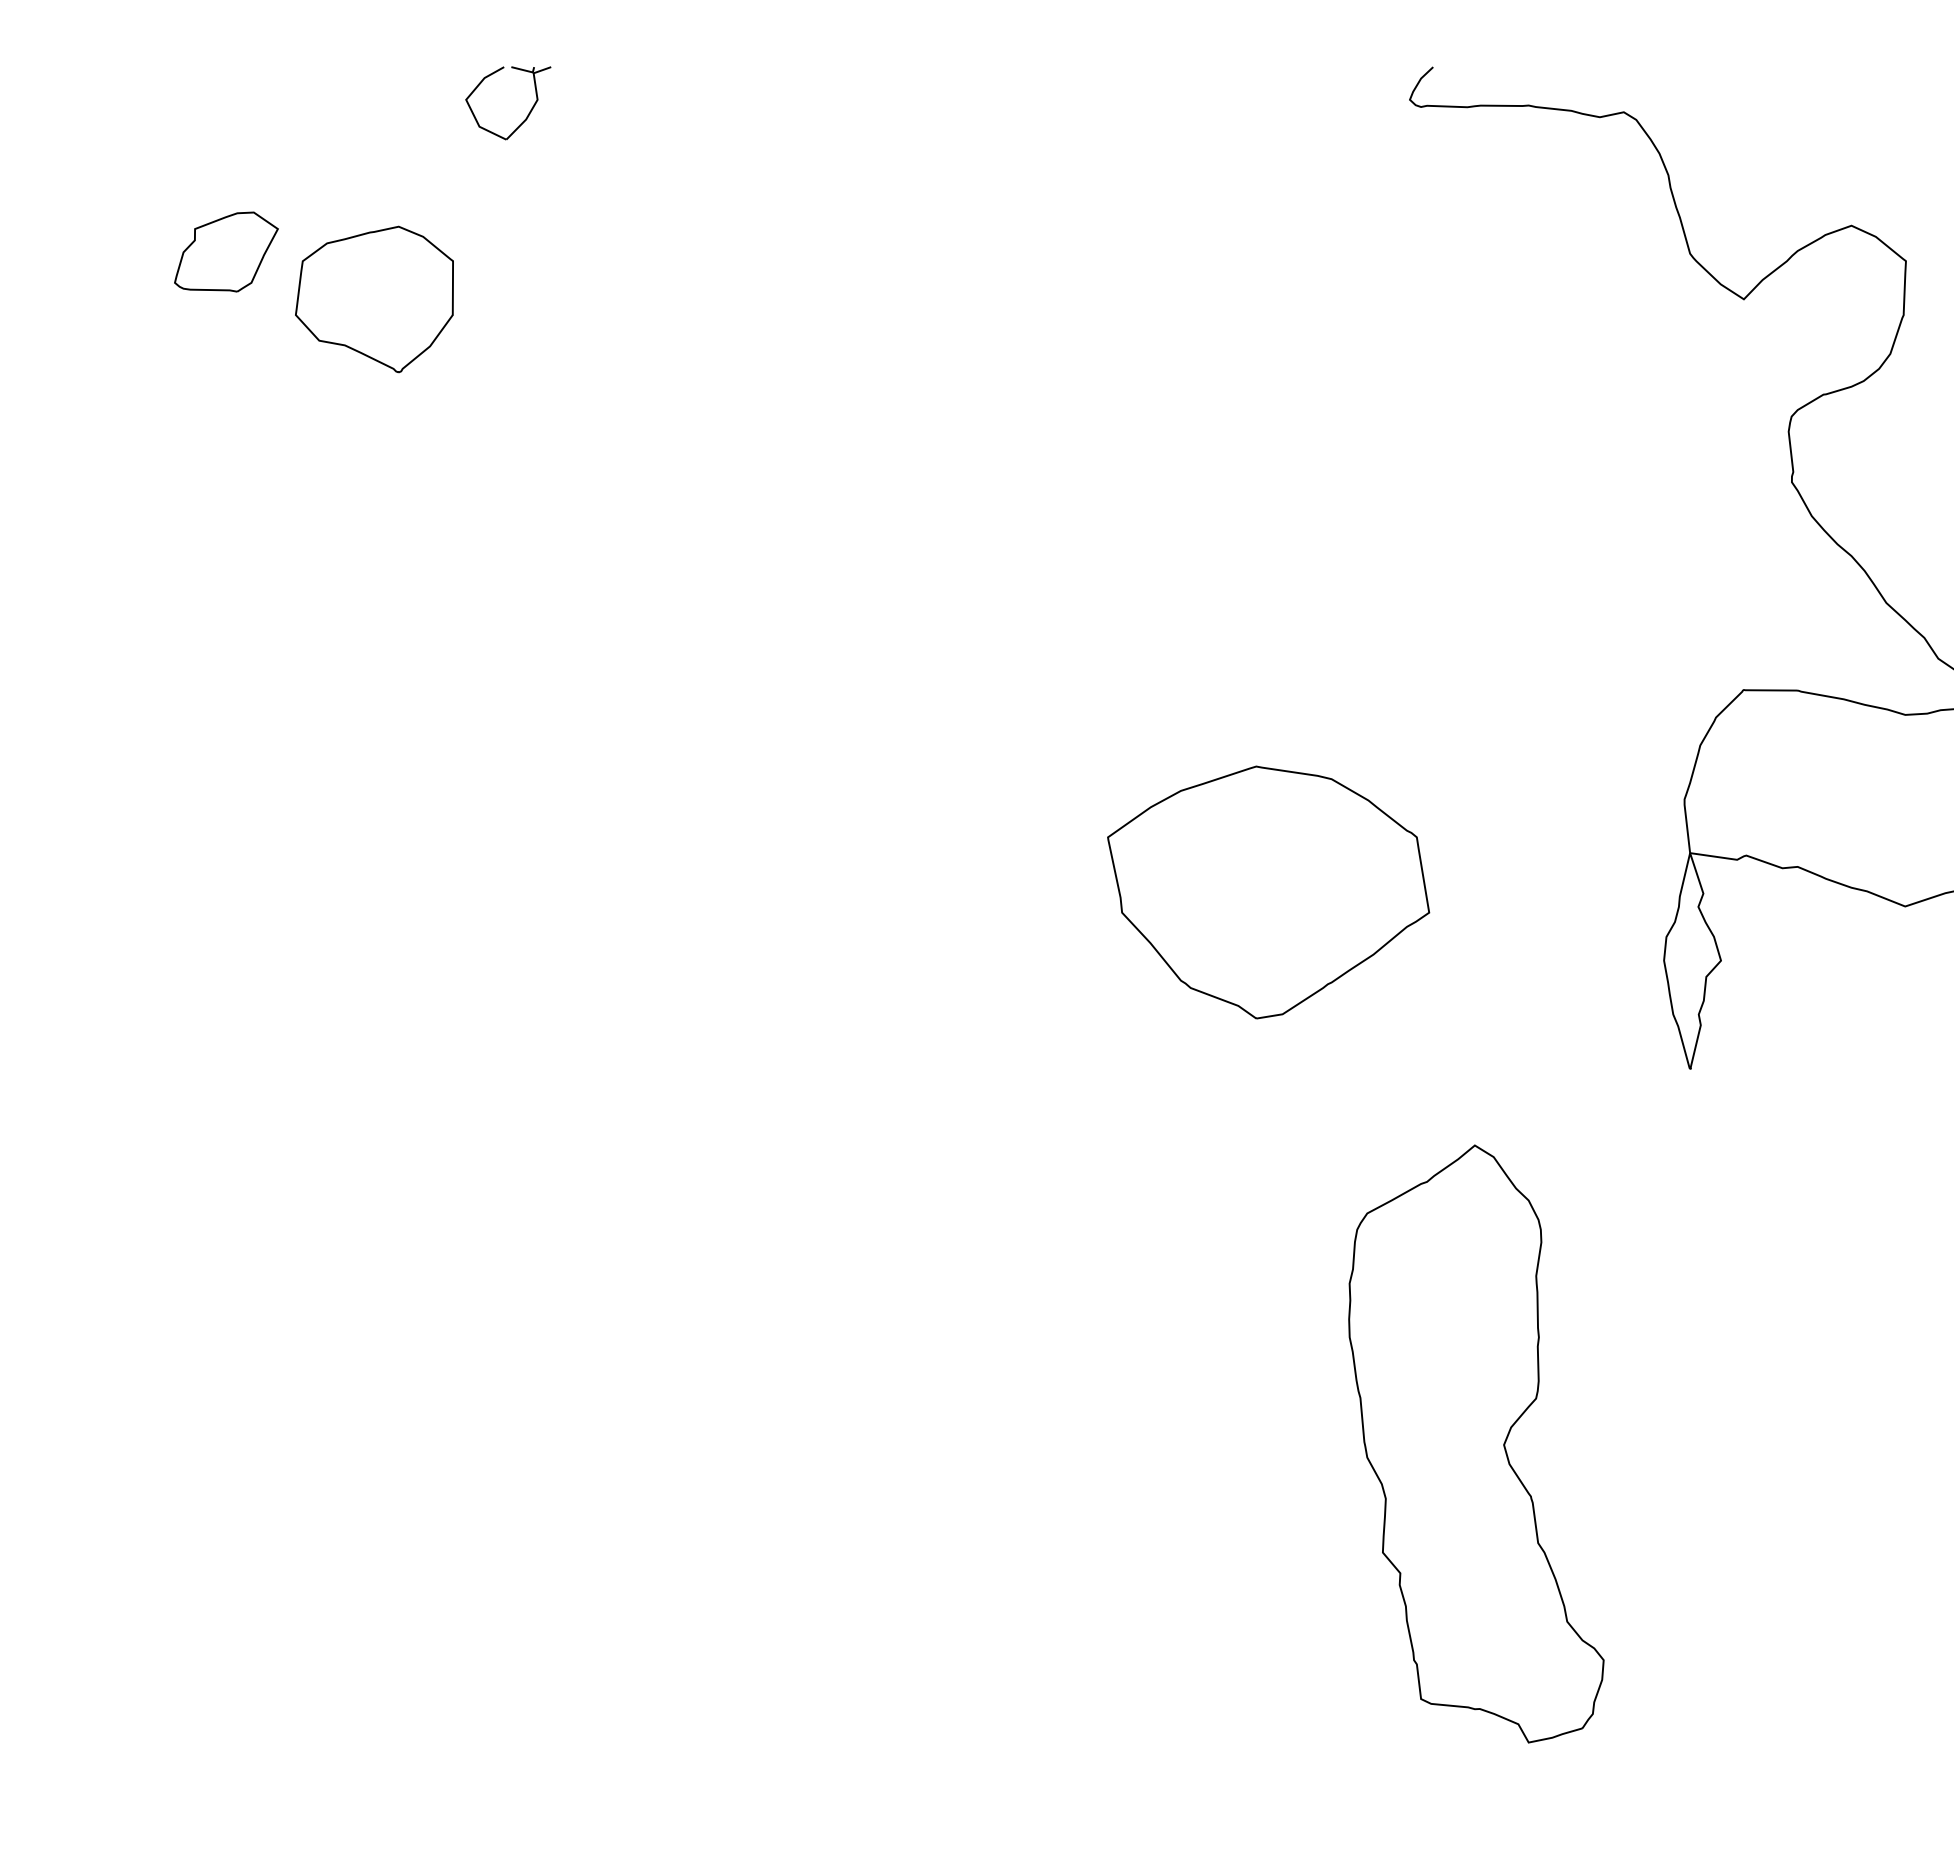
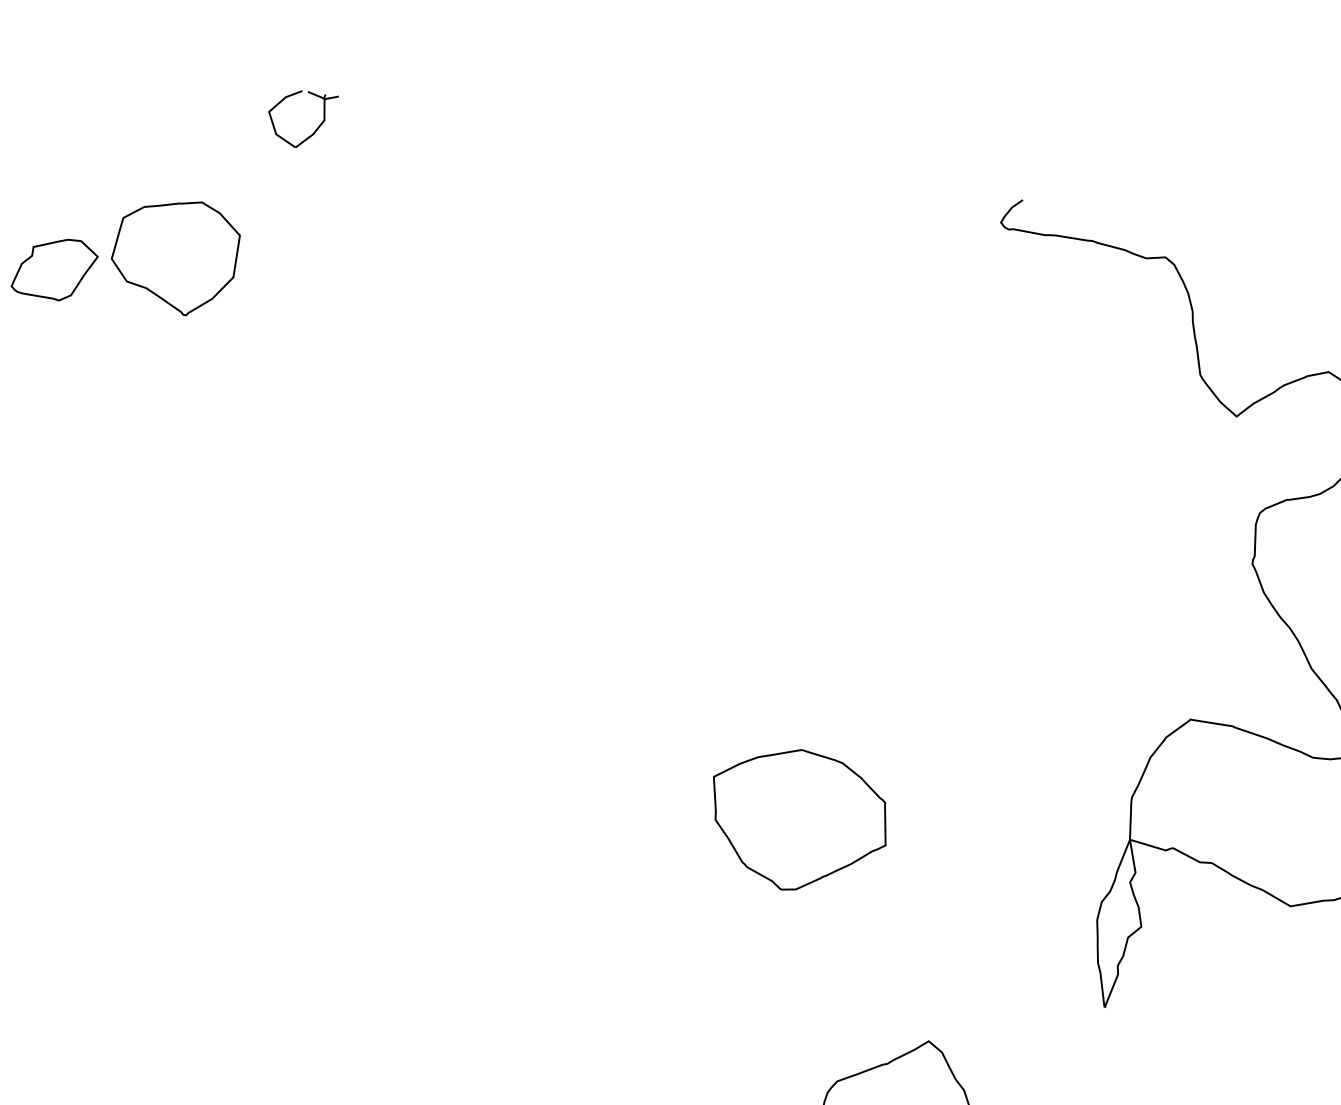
part: (226, 251) -> (55, 268), moved
part: (1267, 892) -> (797, 820), size x0.71

